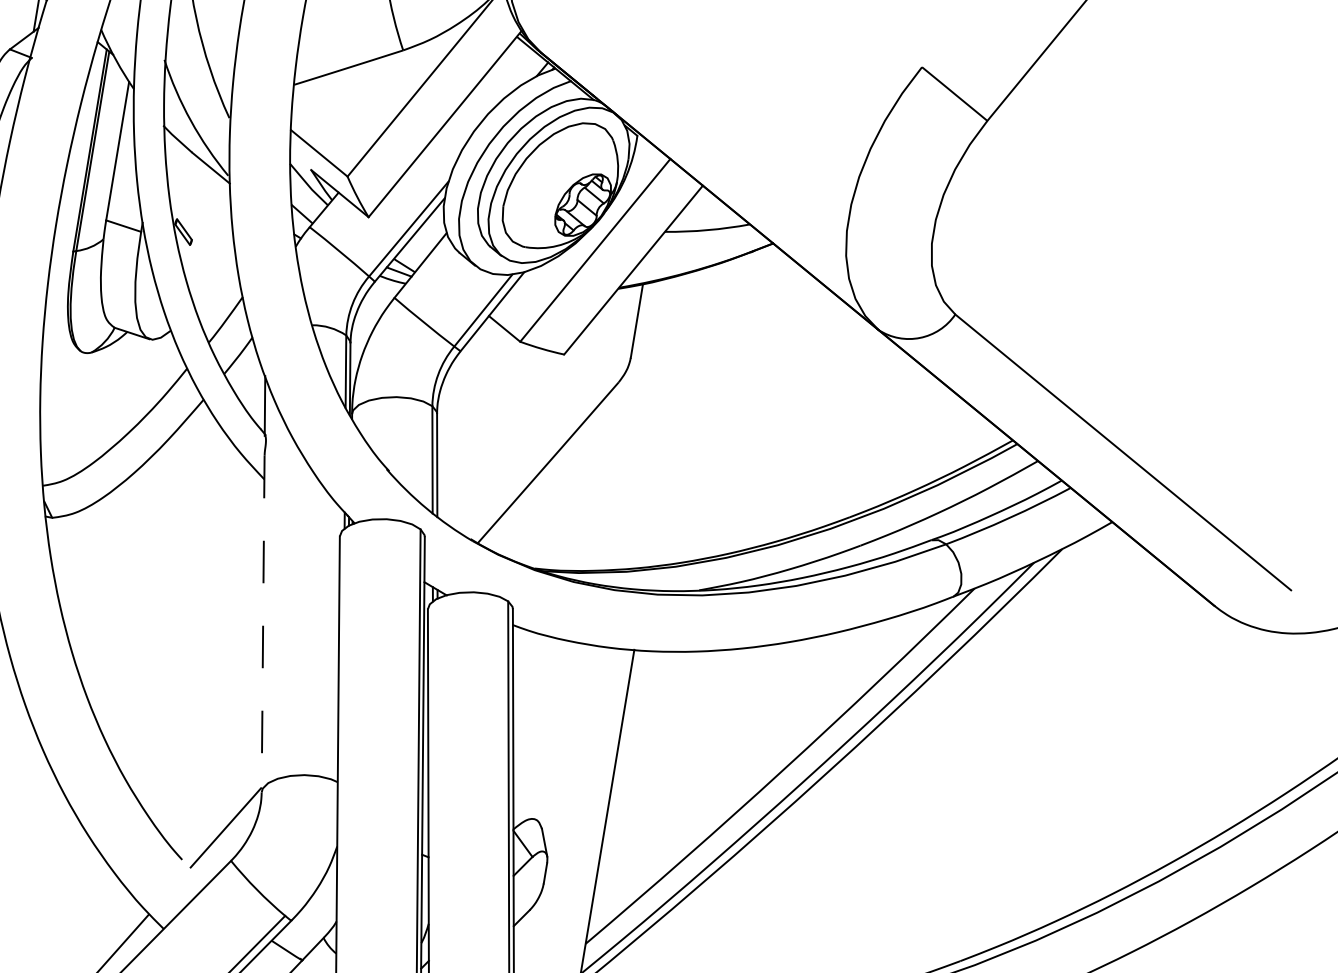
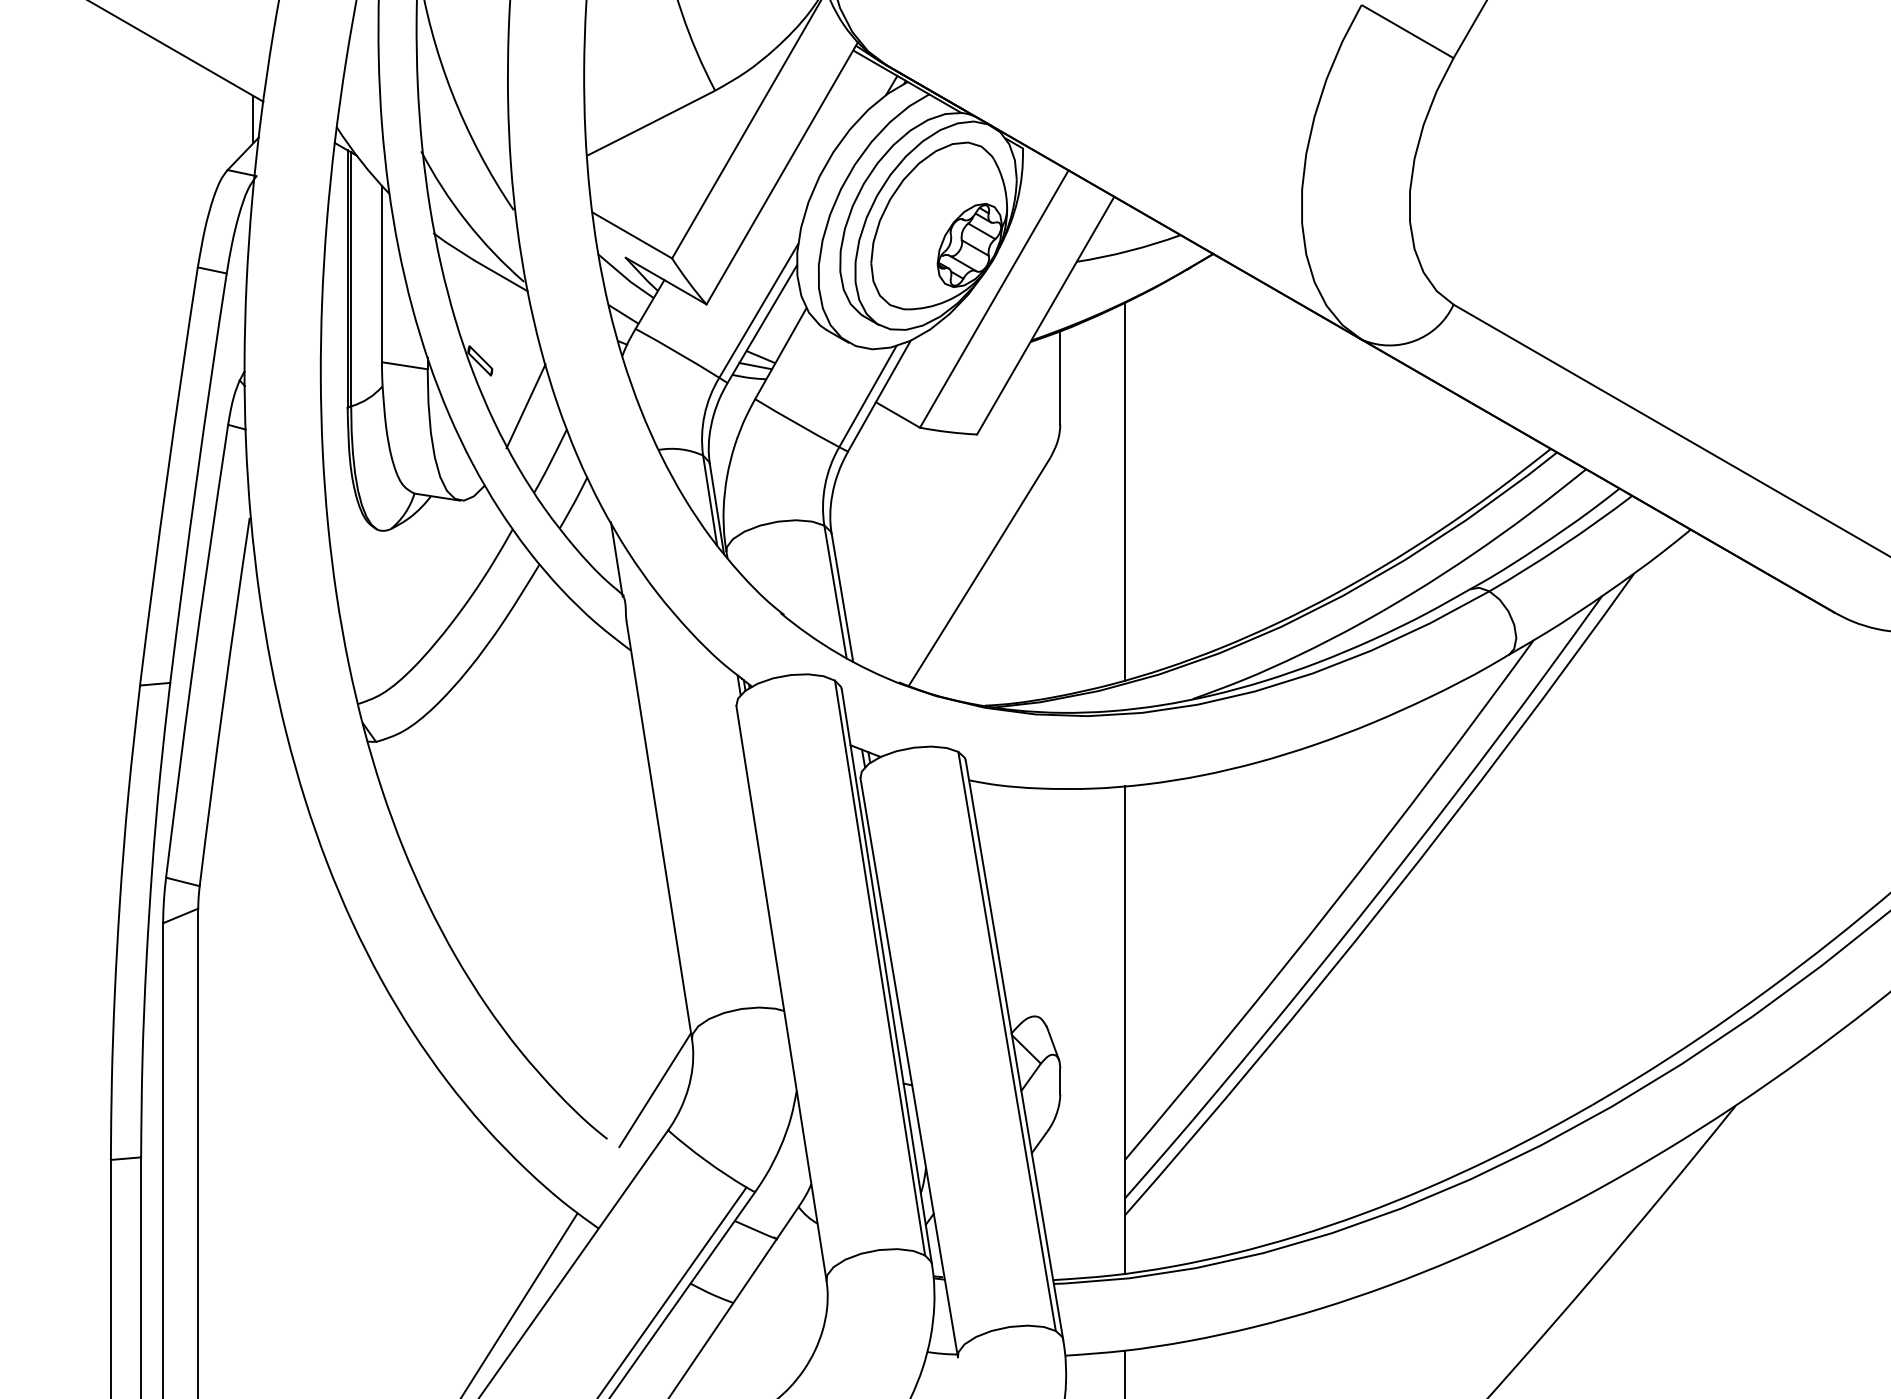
line: (213, 273) -> (525, 406), added
line: (672, 418) -> (1124, 491), added
line: (263, 624) -> (659, 830), dashed -> solid

